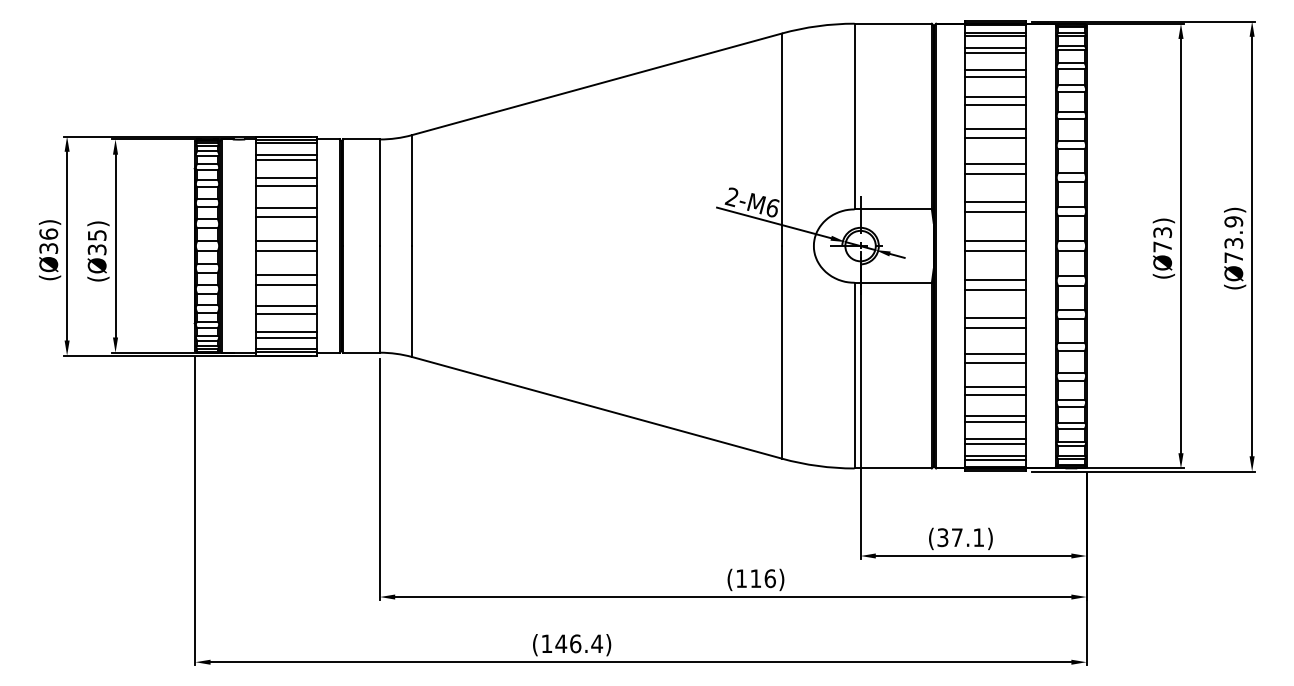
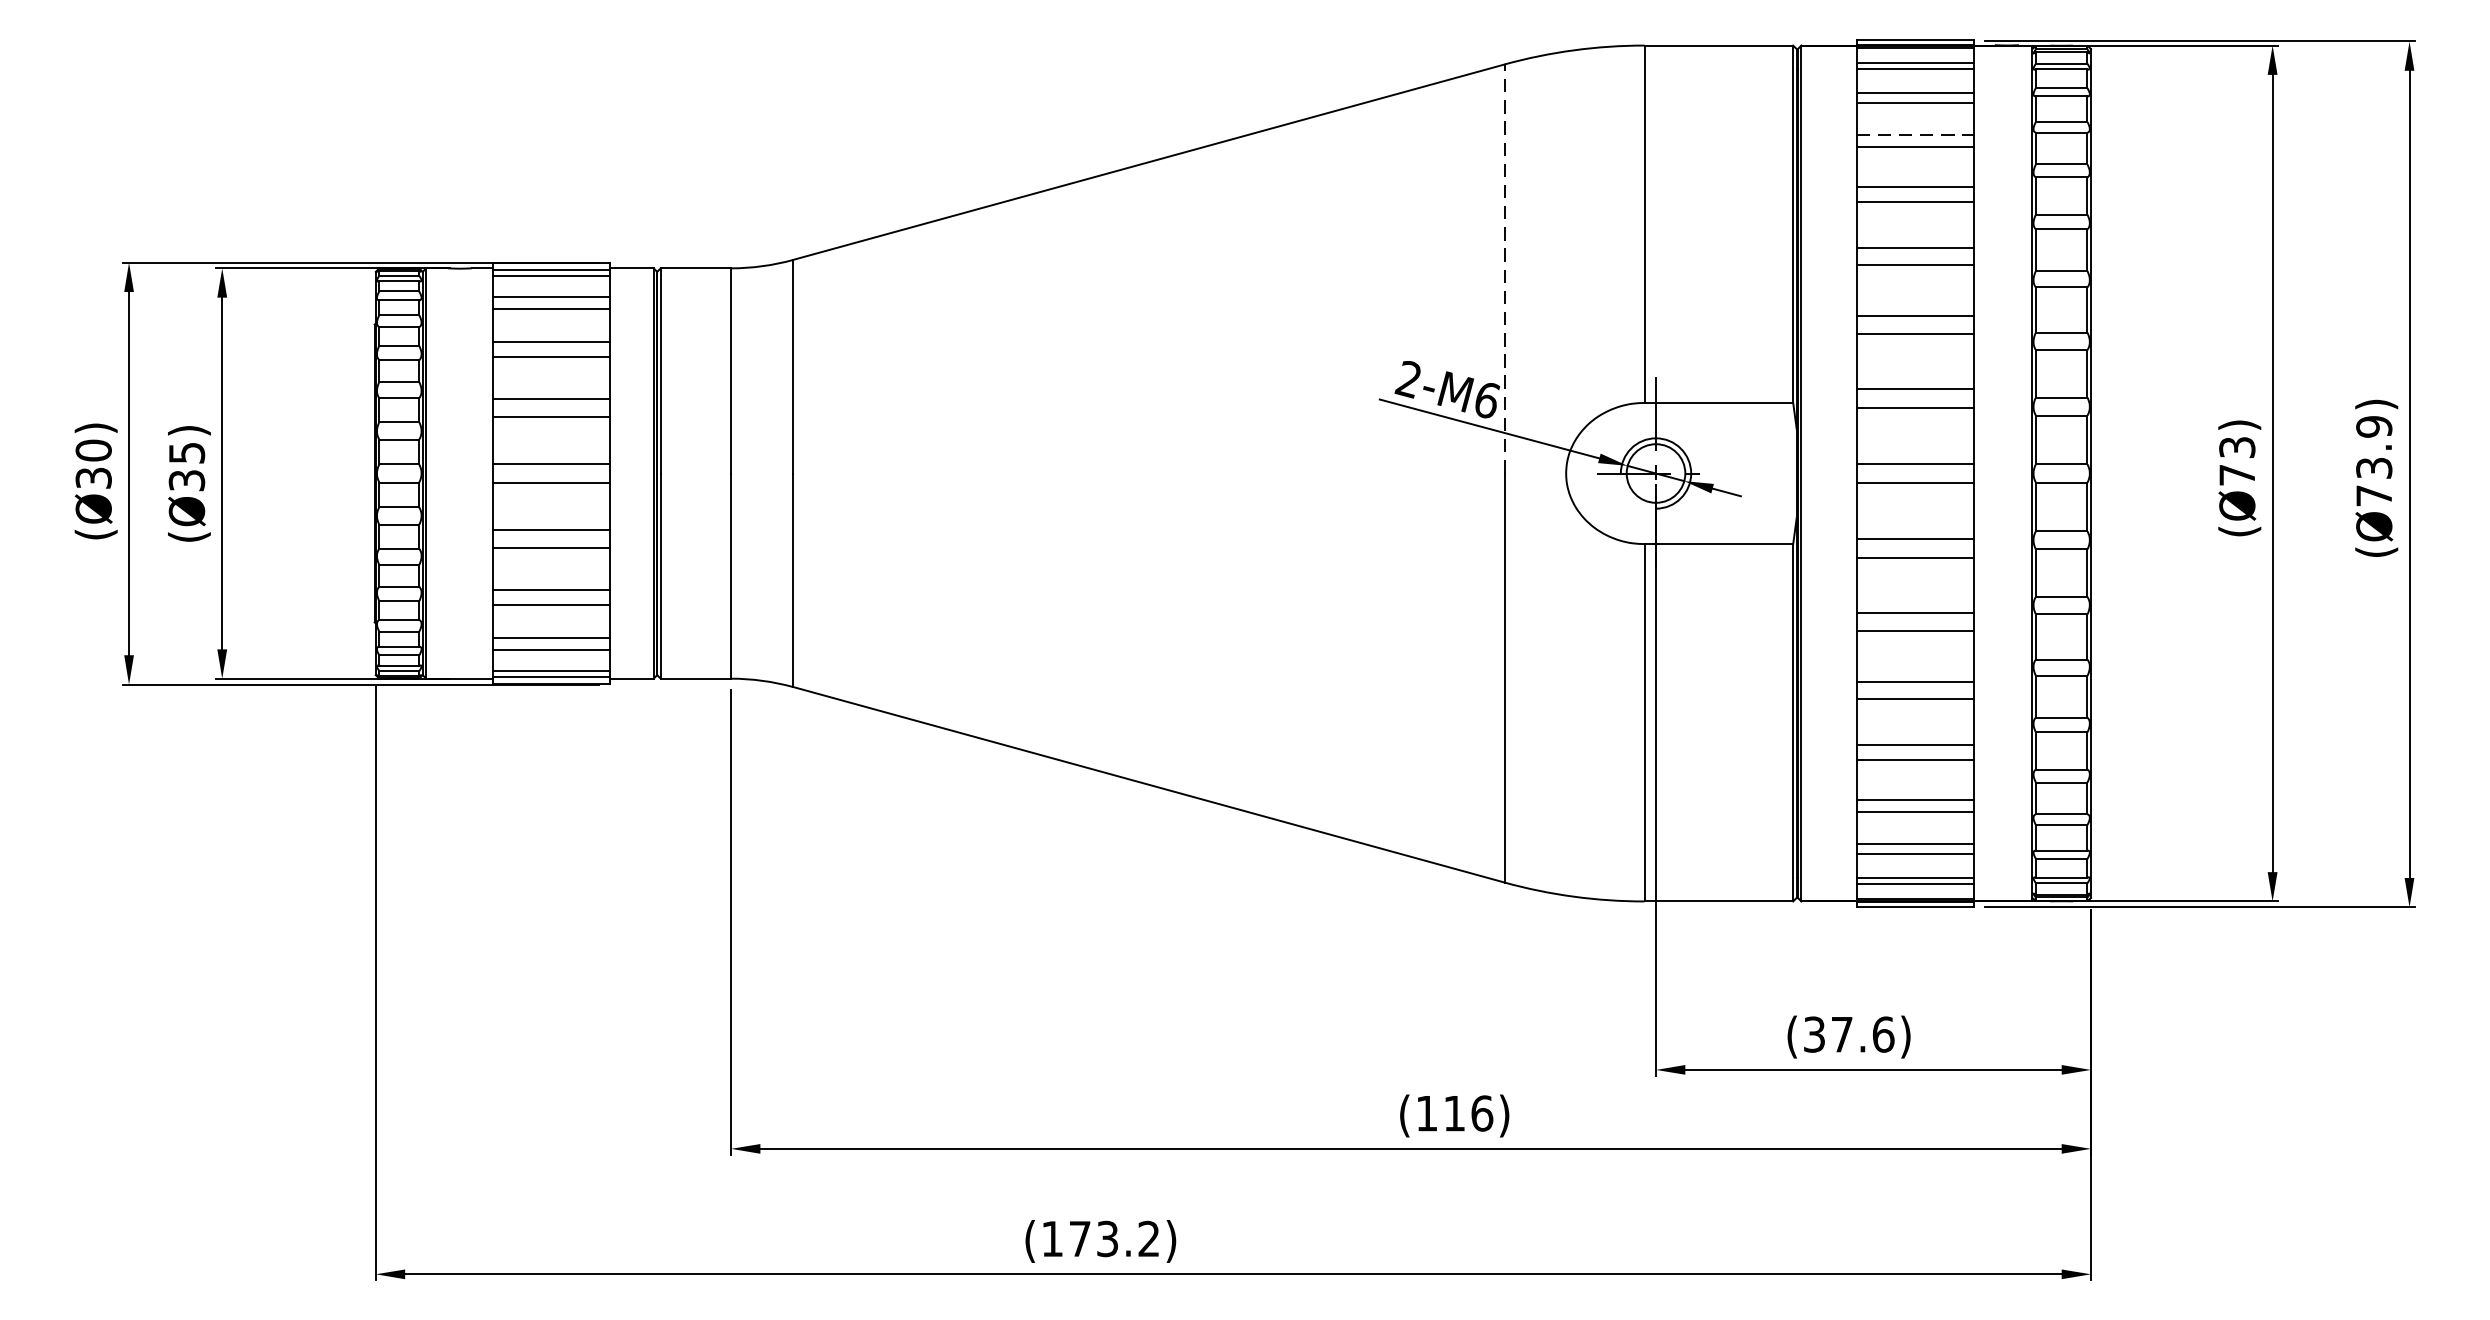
line: (995, 70) -> (1915, 135), solid -> dashed
line: (781, 139) -> (1503, 268), solid -> dashed
text: (48, 233) -> (93, 449), (Ø36) -> (Ø30)
text: (978, 537) -> (1882, 1034), (37.1) -> (37.6)
text: (579, 643) -> (1115, 1238), (146.4) -> (173.2)

